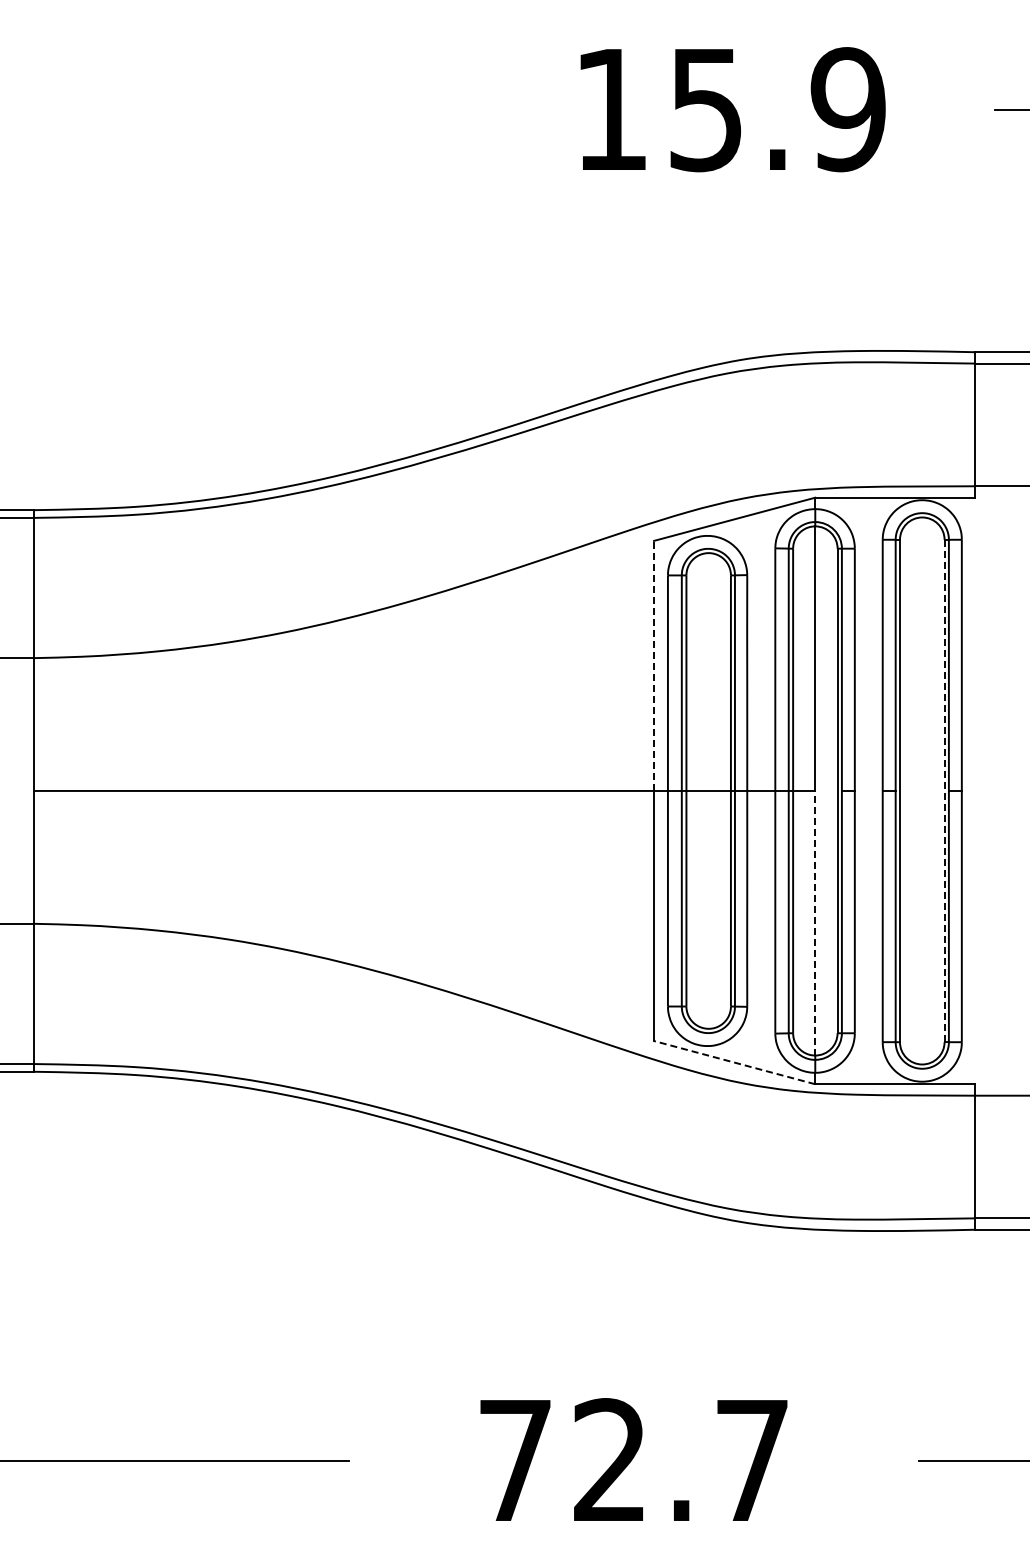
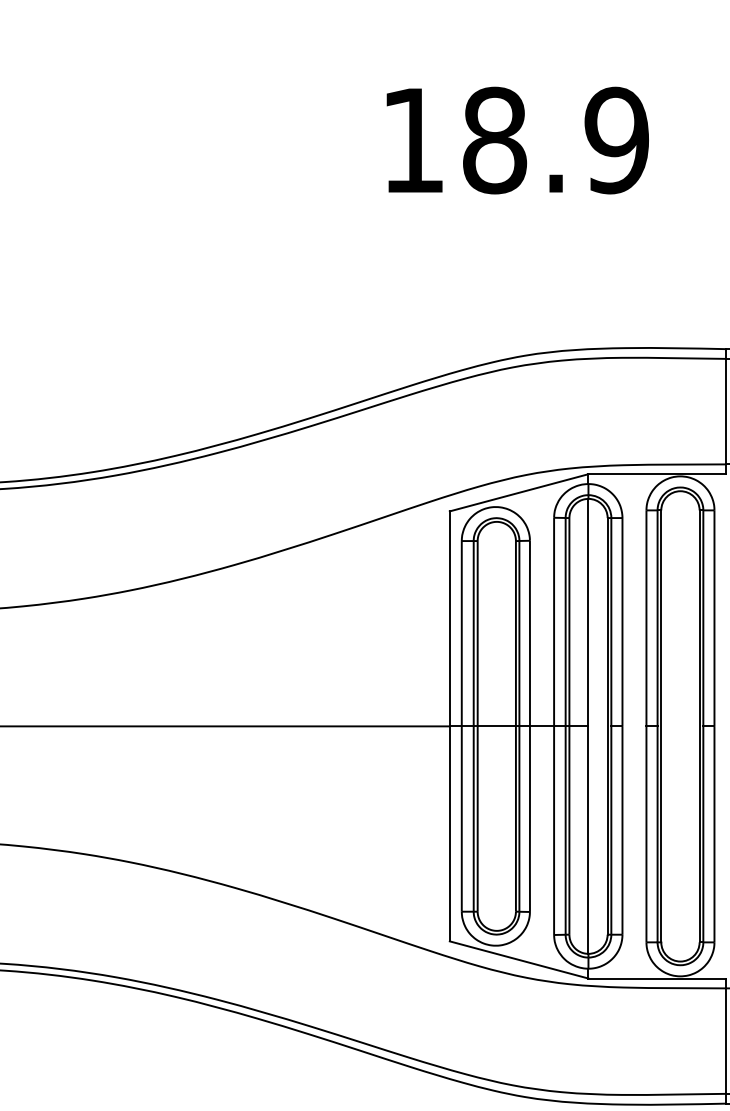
text: (706, 109) -> (494, 140), 15.9 -> 18.9
line: (654, 665) -> (450, 618), dashed -> solid
line: (944, 790) -> (699, 725), dashed -> solid
line: (815, 922) -> (588, 839), dashed -> solid
line: (734, 1062) -> (519, 959), dashed -> solid

